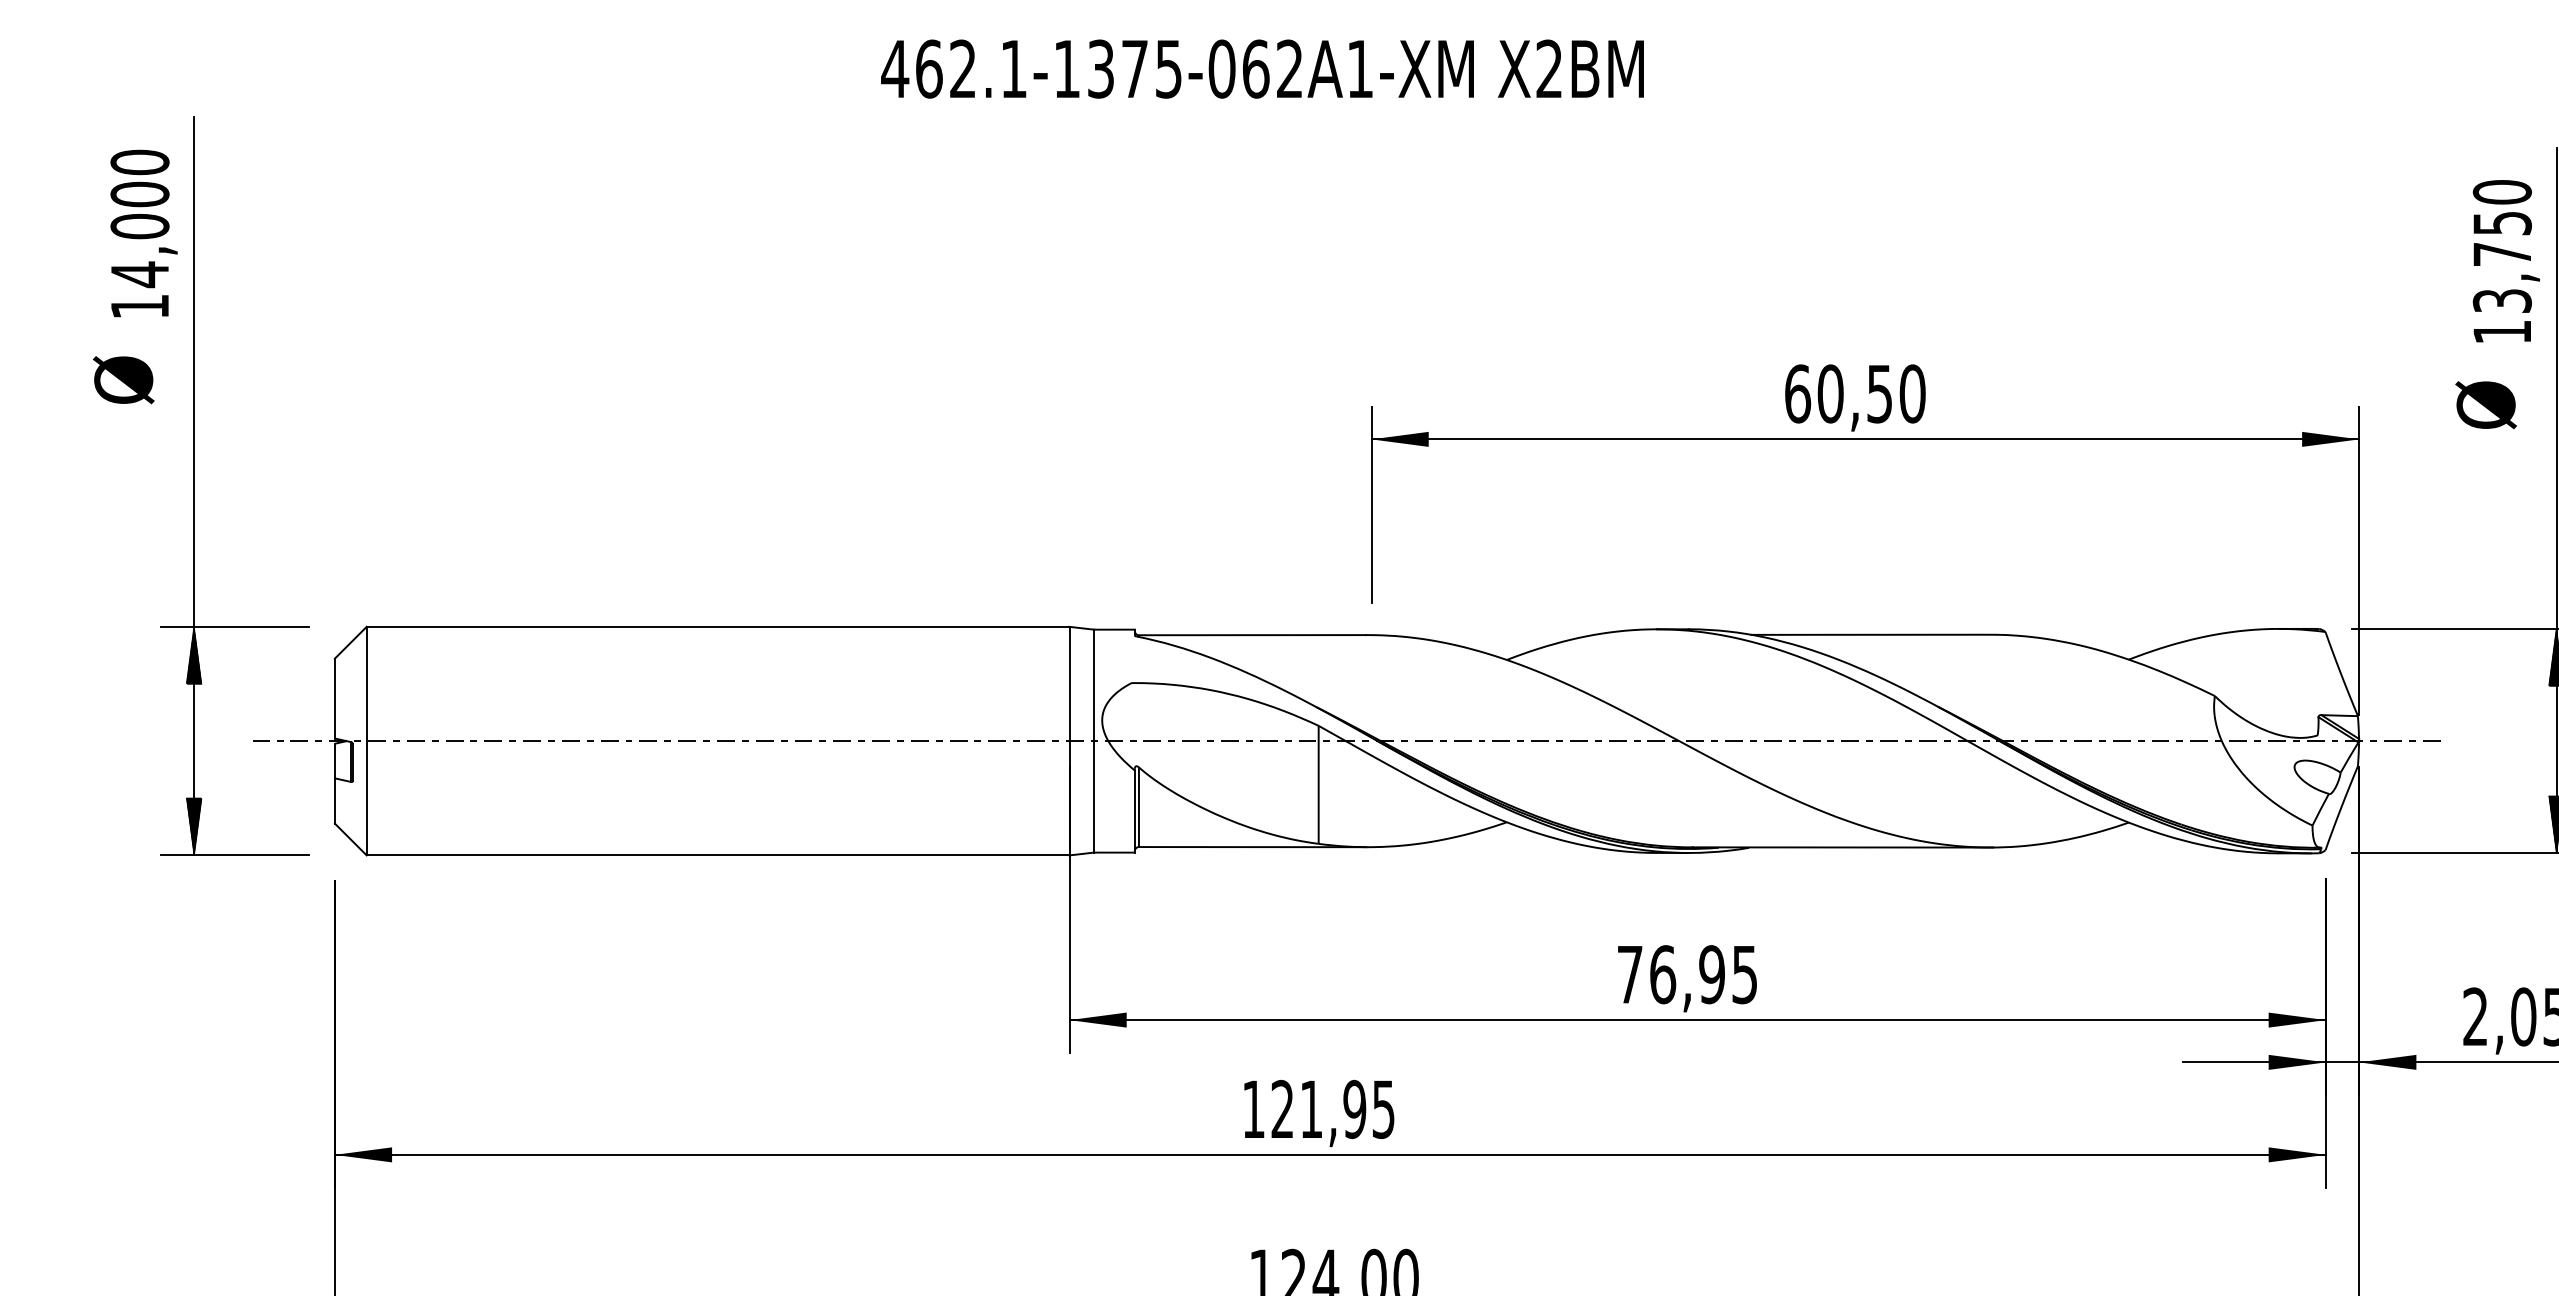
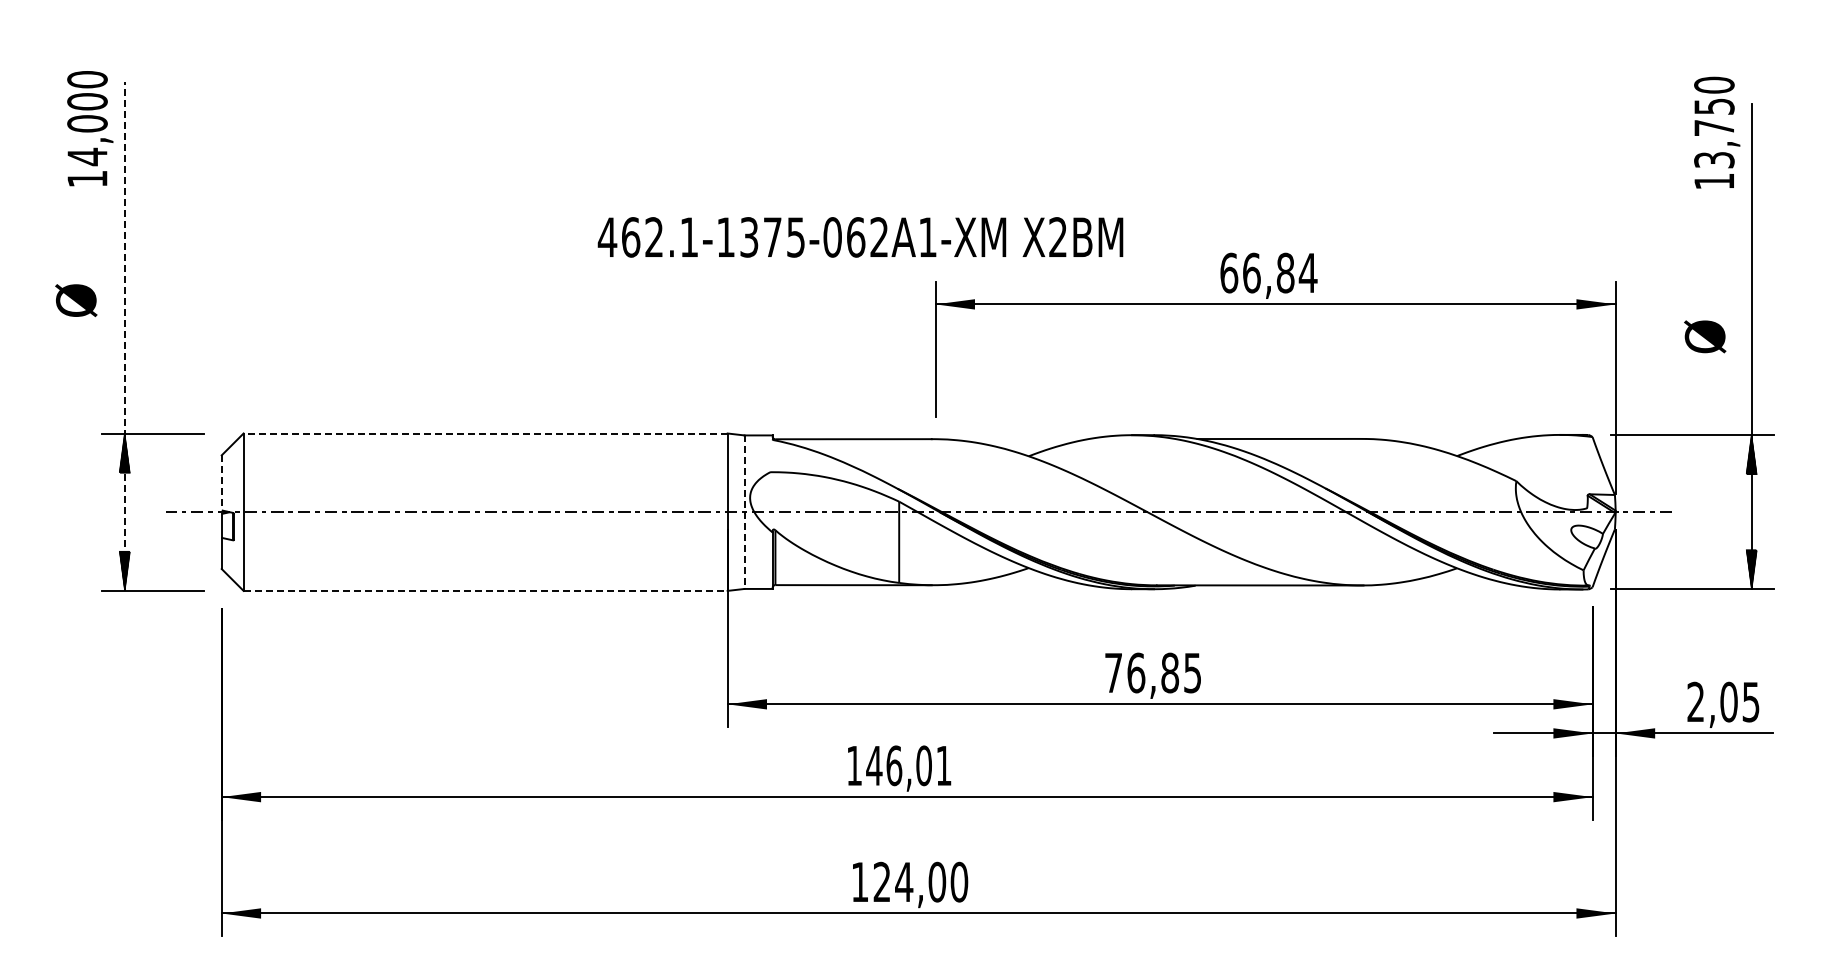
text: (1262, 69) -> (860, 237), moved
text: (144, 233) -> (90, 128), moved
text: (2506, 260) -> (1717, 132), moved
text: (124, 380) -> (76, 300), moved
text: (1872, 393) -> (1280, 272), 60,50 -> 66,84
text: (2486, 404) -> (1705, 336), moved
line: (193, 486) -> (124, 336), solid -> dashed
line: (717, 626) -> (485, 433), solid -> dashed
line: (334, 698) -> (221, 482), solid -> dashed
line: (1094, 741) -> (744, 512), solid -> dashed
line: (719, 854) -> (486, 590), solid -> dashed
text: (1712, 973) -> (1170, 672), 76,95 -> 76,85
text: (1332, 1108) -> (908, 765), 121,95 -> 146,01

